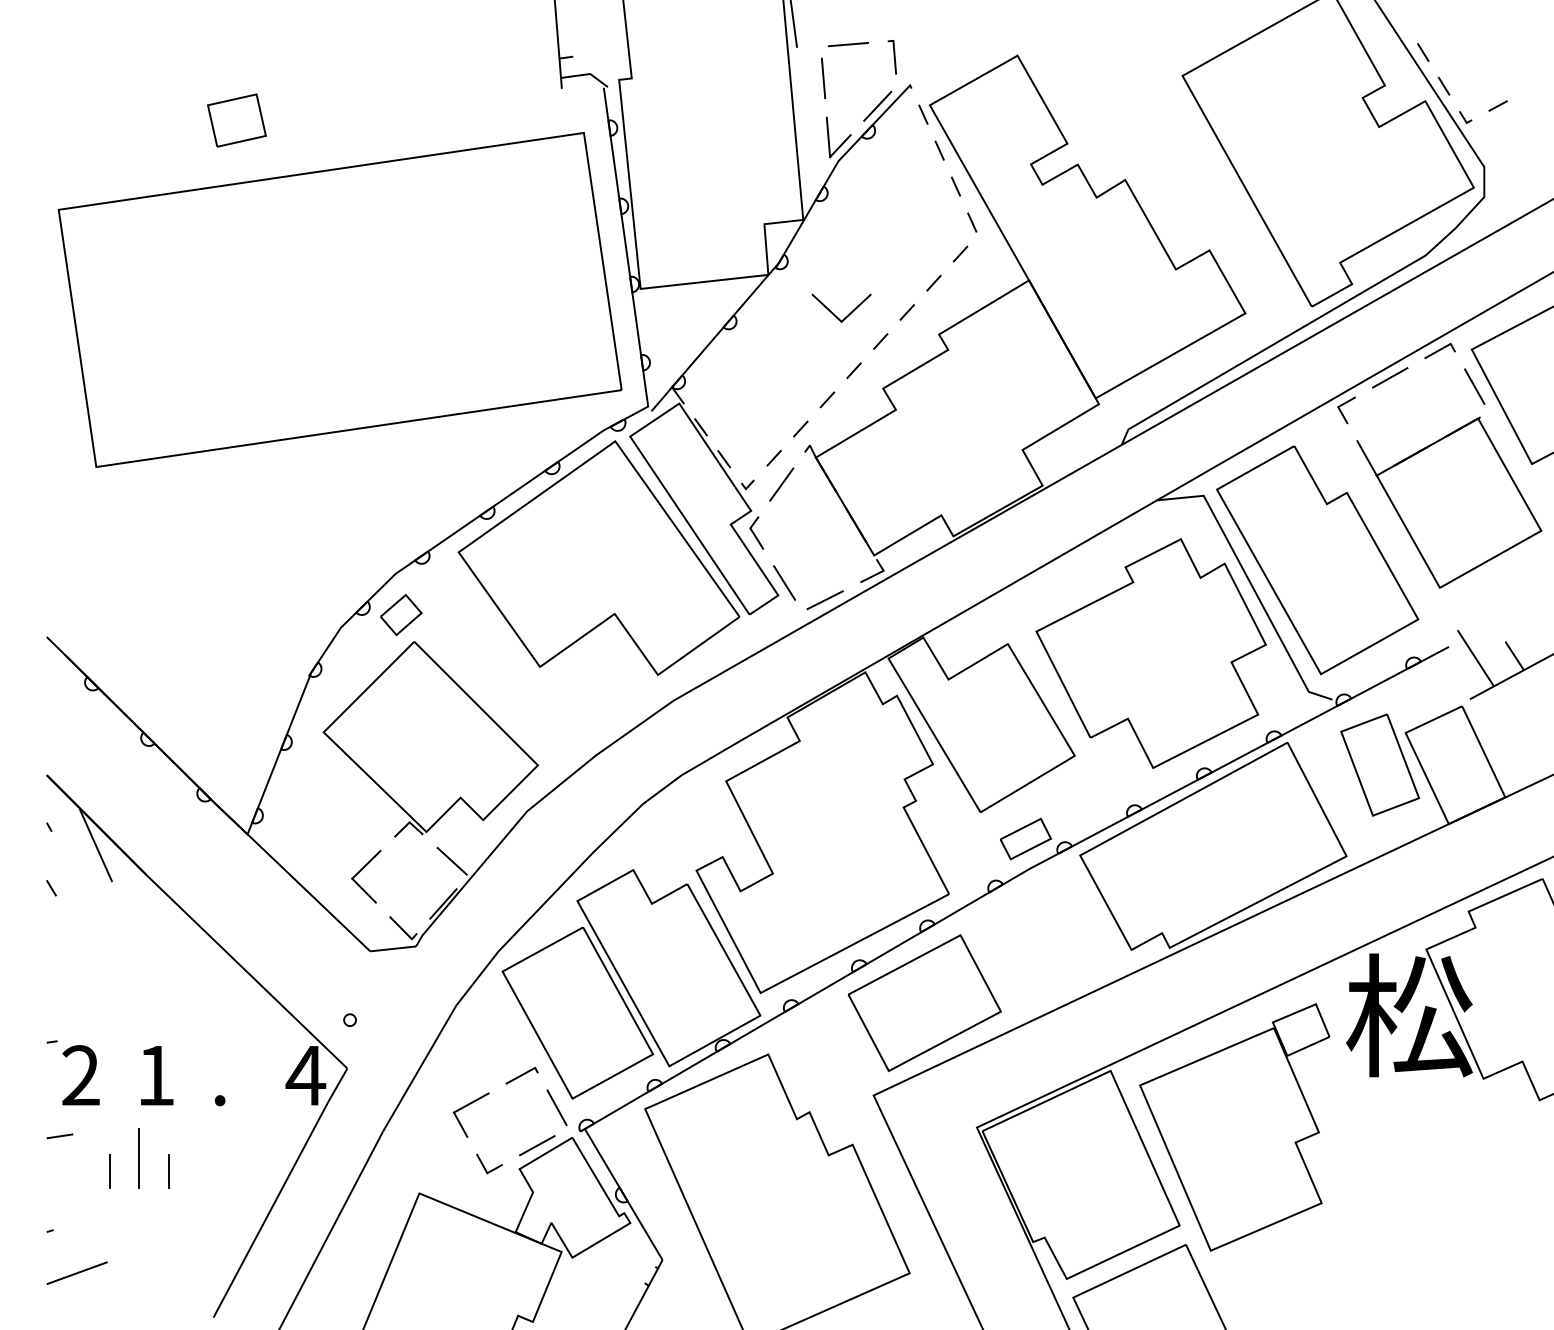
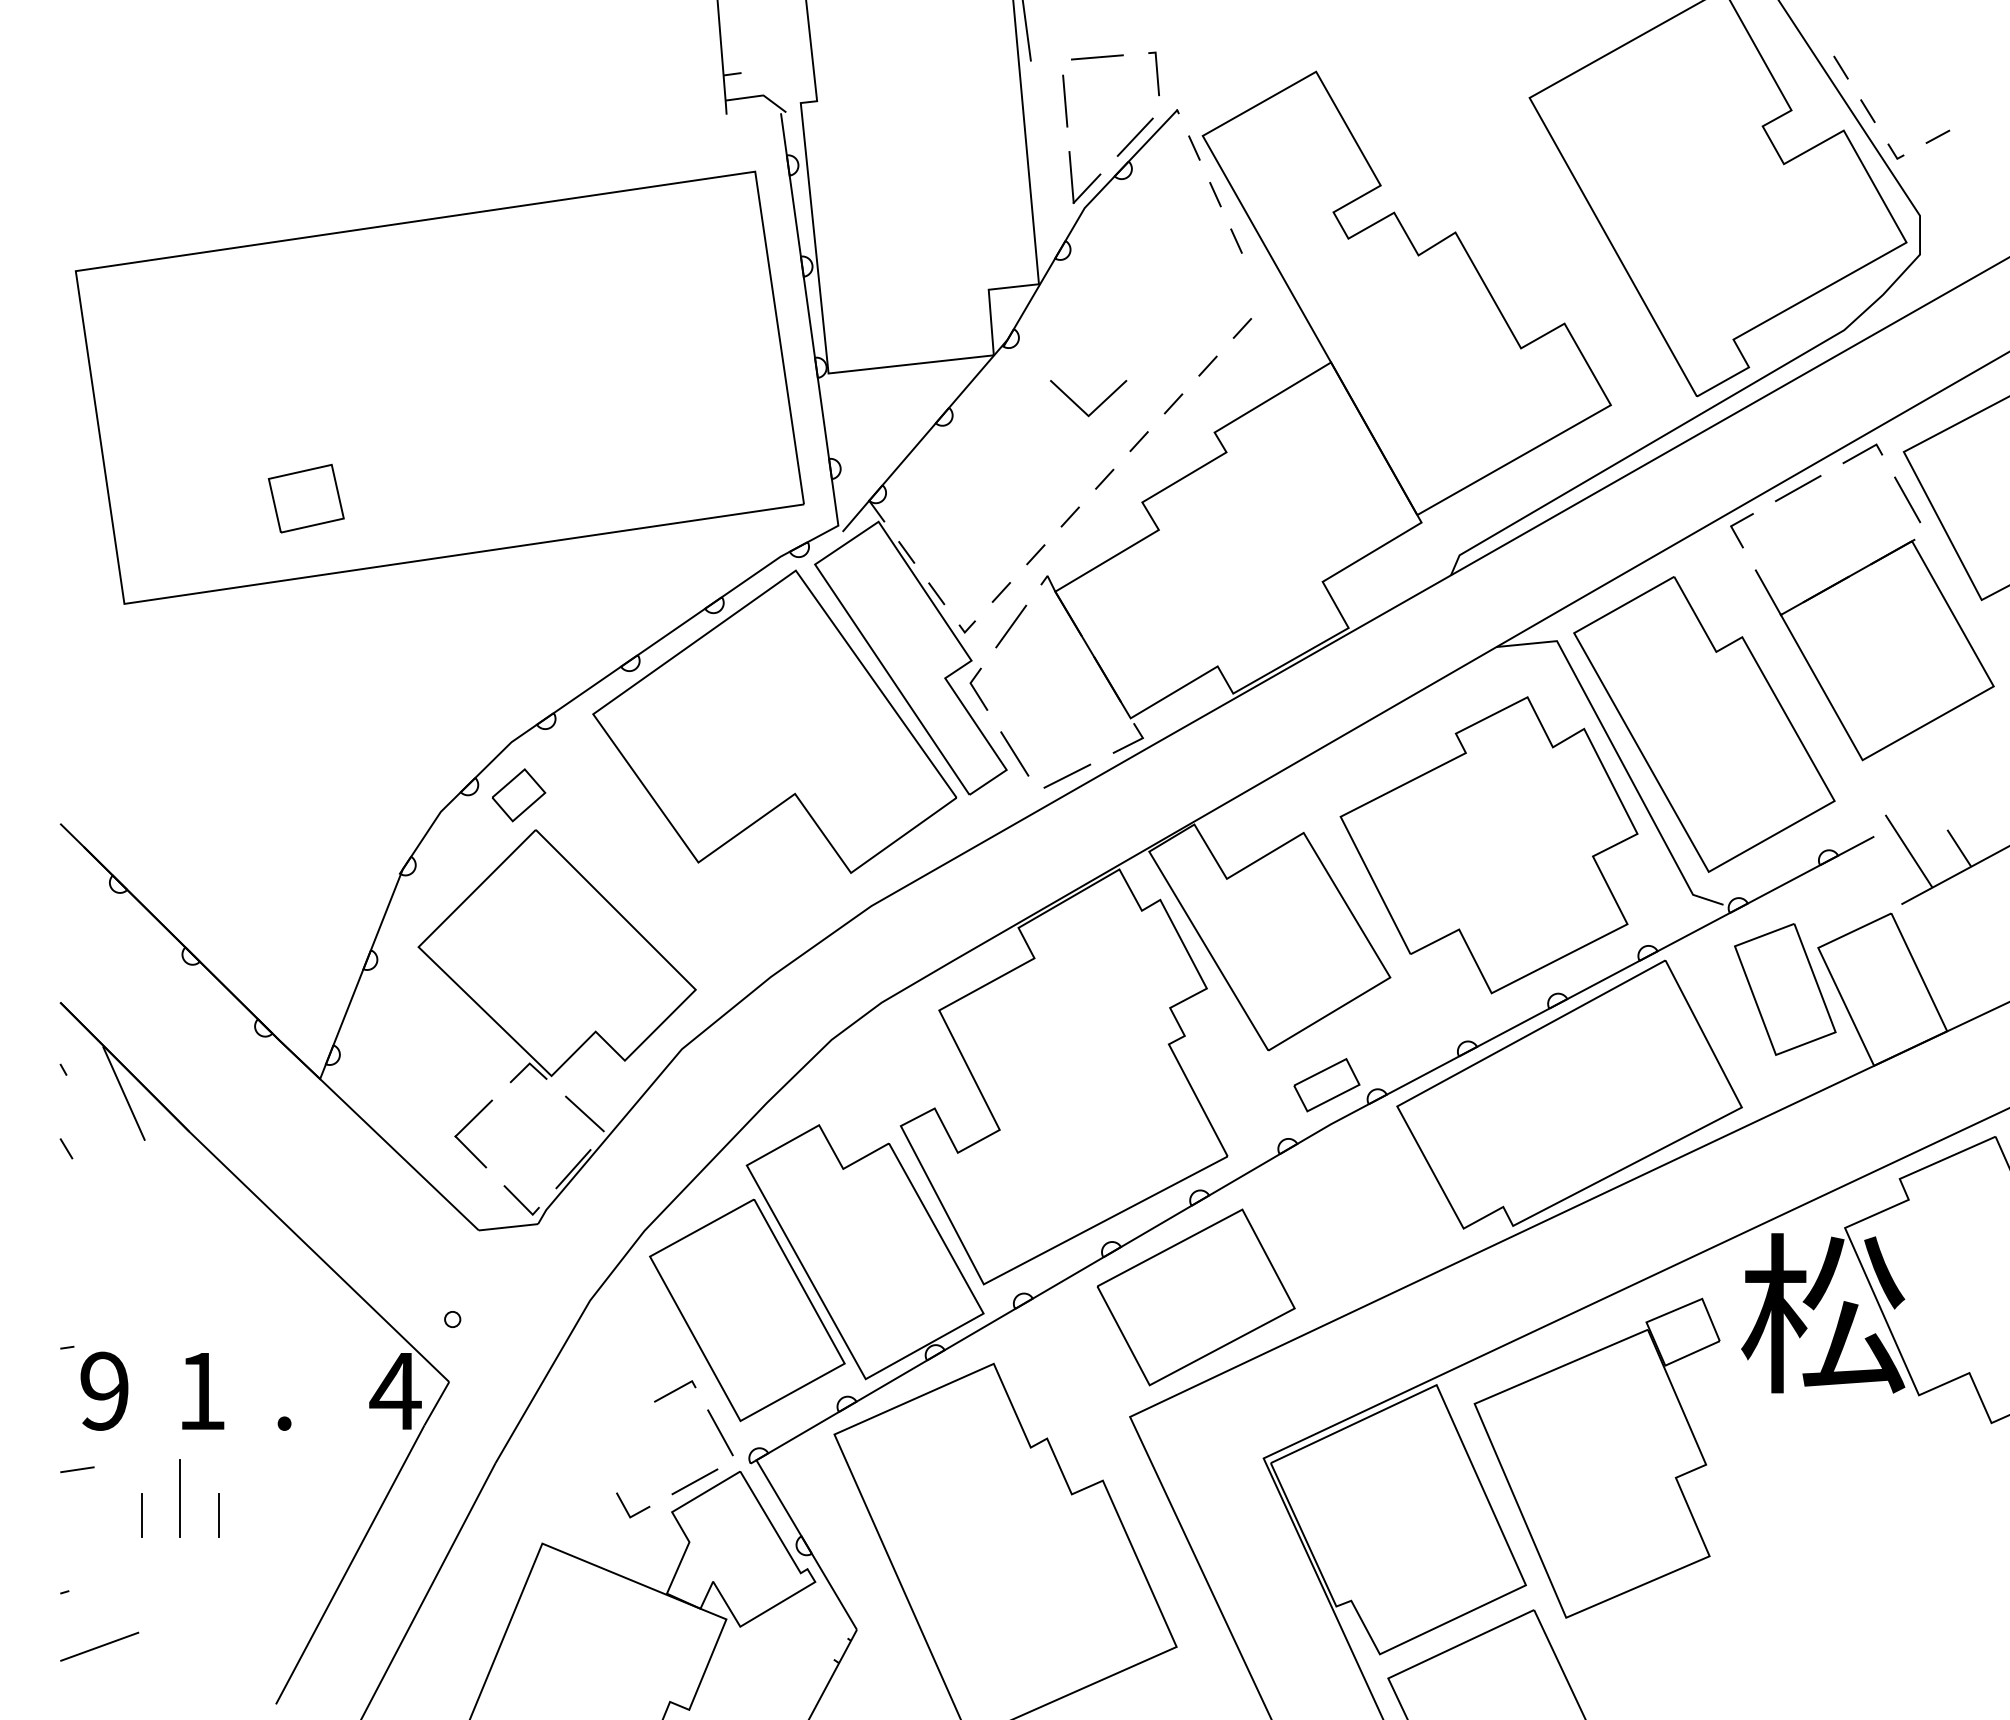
part: (236, 120) -> (305, 498), moved
line: (972, 222) -> (1257, 287), removed
text: (80, 1075) -> (104, 1391), 2 -> 9
part: (466, 1106) -> (603, 1431), removed

